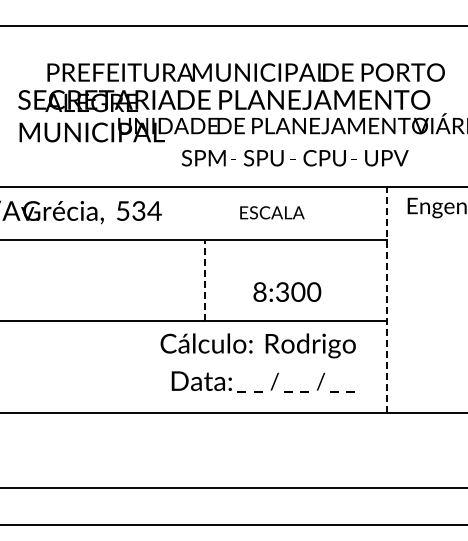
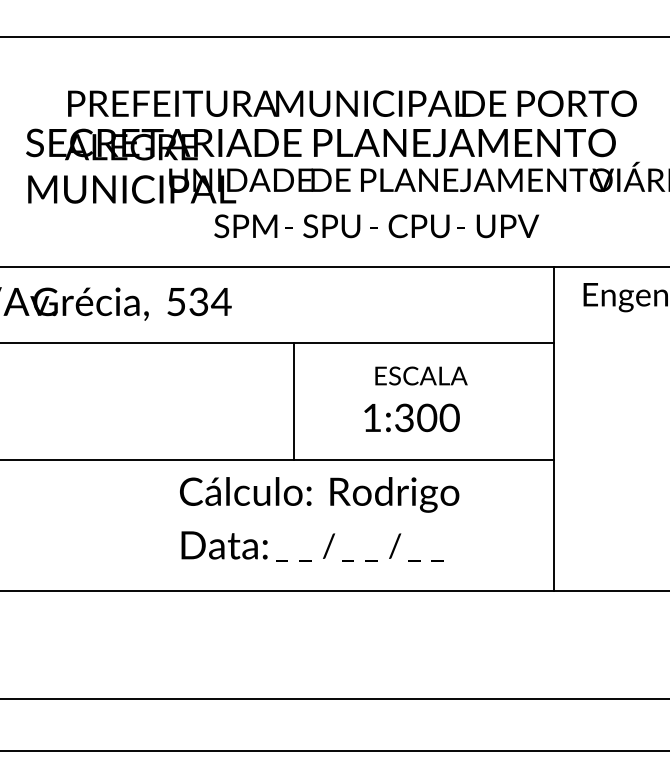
text: (294, 158) -> (375, 226), moved
text: (272, 212) -> (421, 375), moved
line: (205, 280) -> (294, 401), dashed -> solid
text: (259, 291) -> (371, 417), 8:300 -> 1:300
line: (386, 299) -> (553, 428), dashed -> solid
text: (257, 345) -> (318, 494), moved
text: (262, 381) -> (311, 545), moved

